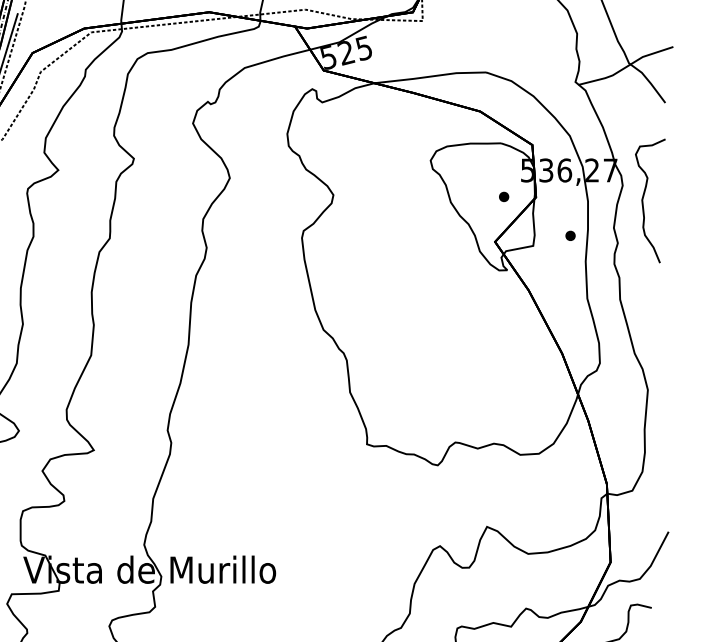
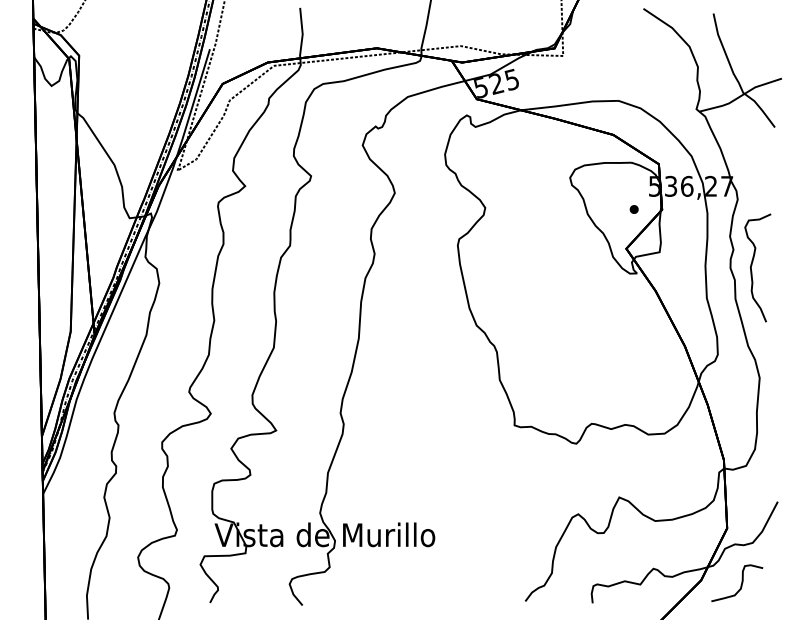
curve: (644, 198) -> (752, 265), moved
part: (569, 235) -> (691, 243), removed

